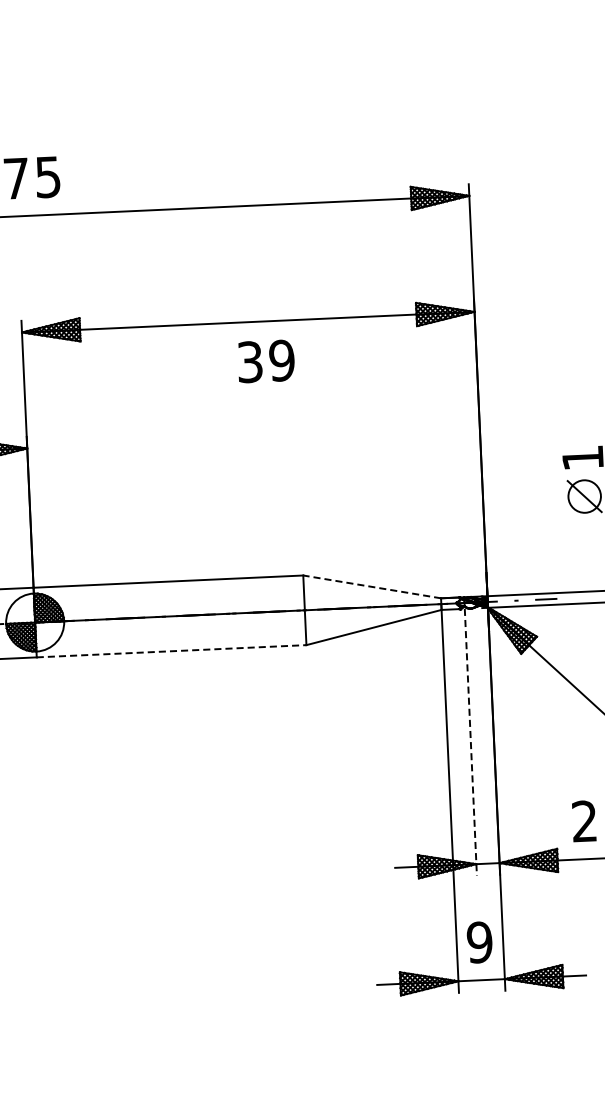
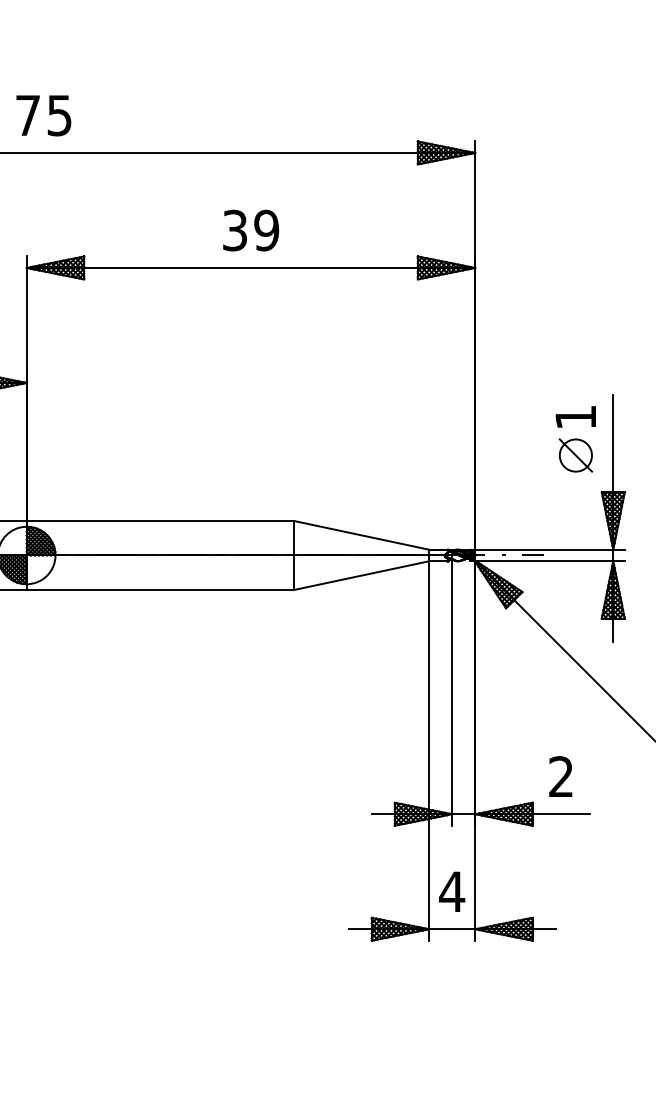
text: (266, 361) -> (251, 230), moved
line: (372, 587) -> (361, 535), dashed -> solid
line: (171, 651) -> (160, 590), dashed -> solid
line: (471, 743) -> (452, 694), dashed -> solid
text: (480, 942) -> (452, 891), 9 -> 4

